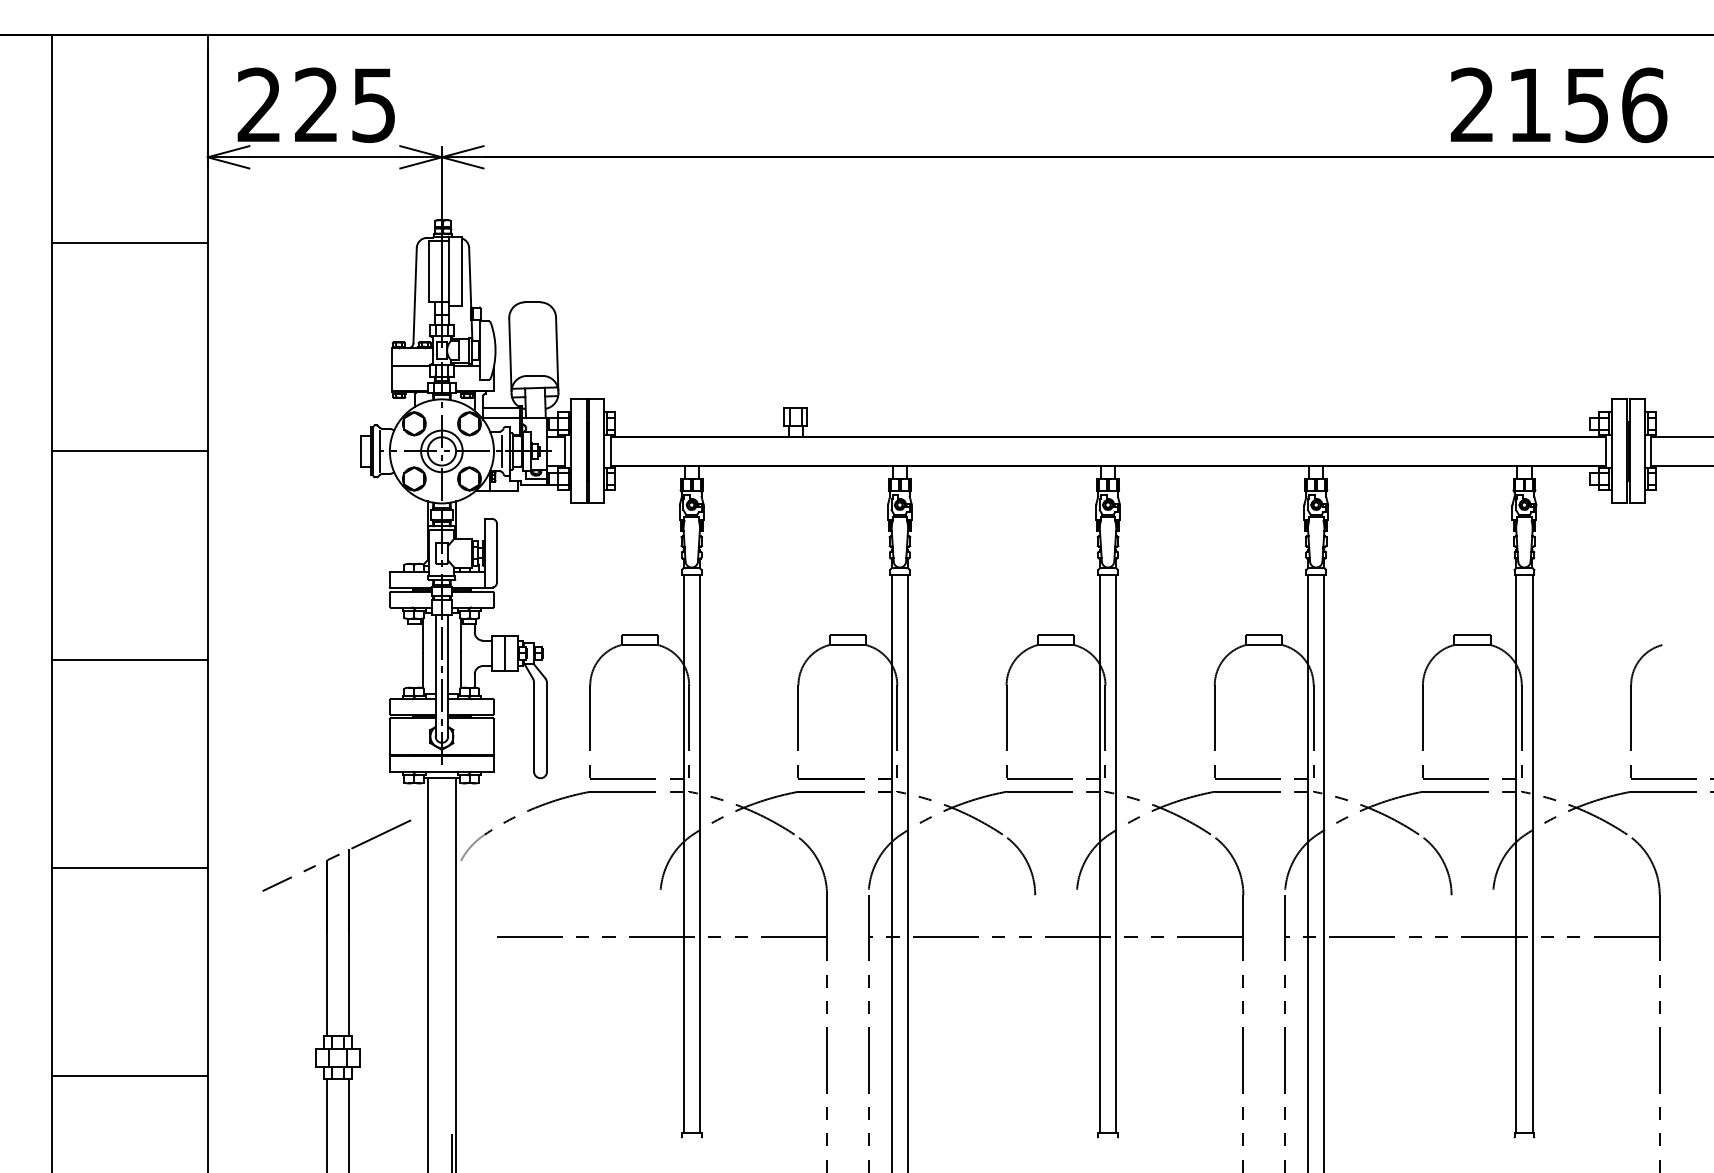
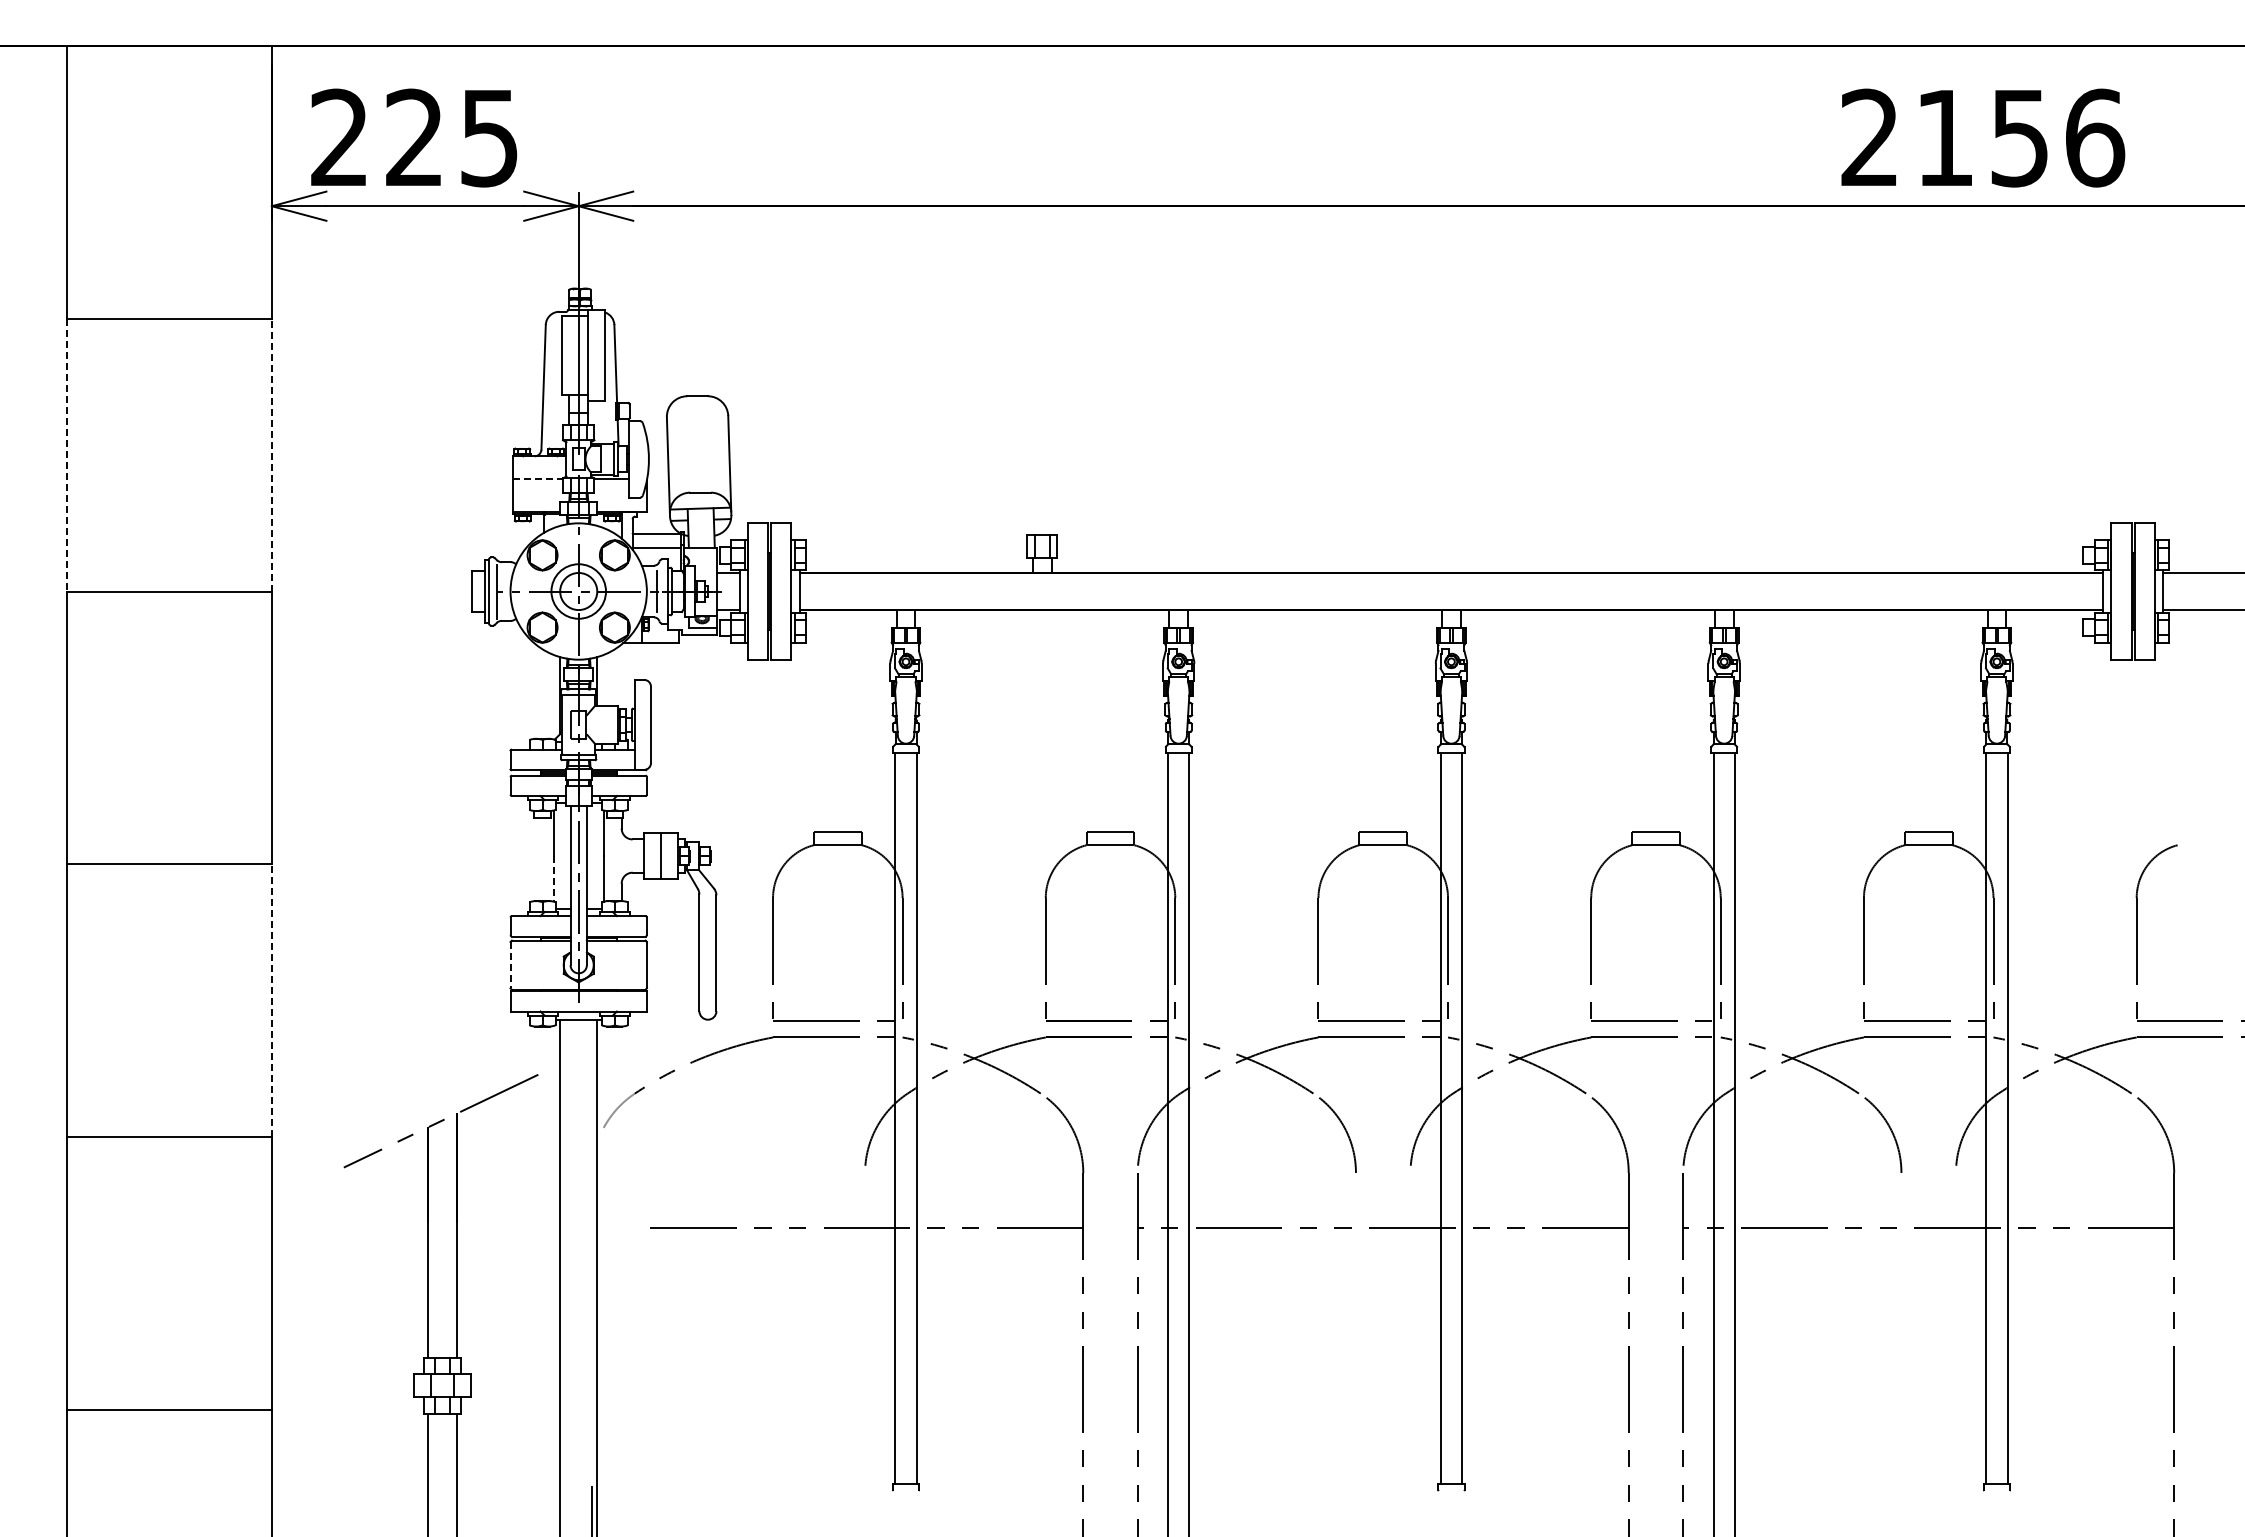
text: (1559, 104) -> (1983, 137), moved
line: (207, 346) -> (271, 454), solid -> dashed
line: (51, 347) -> (67, 455), solid -> dashed
line: (411, 365) -> (538, 479), solid -> dashed
line: (422, 670) -> (553, 878), solid -> dashed
line: (389, 736) -> (510, 965), solid -> dashed
line: (207, 763) -> (271, 1000), solid -> dashed

